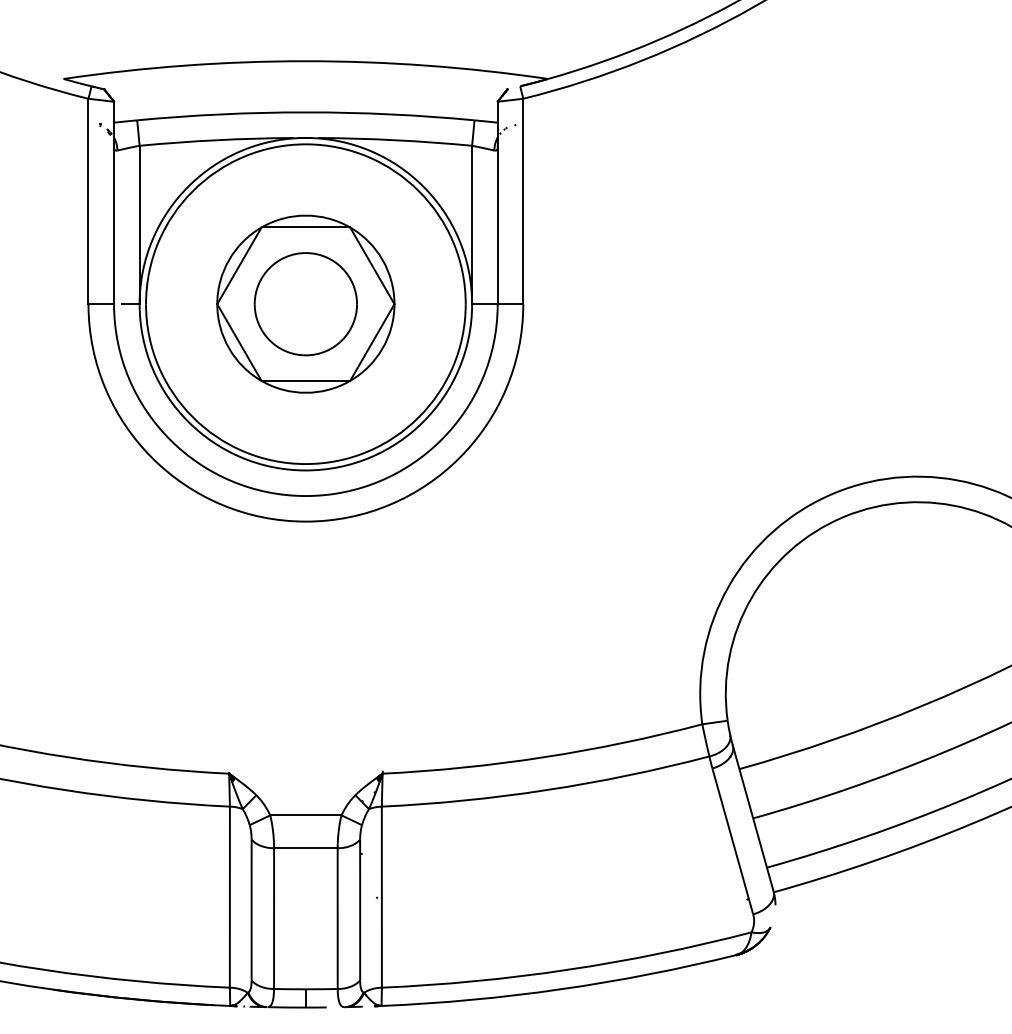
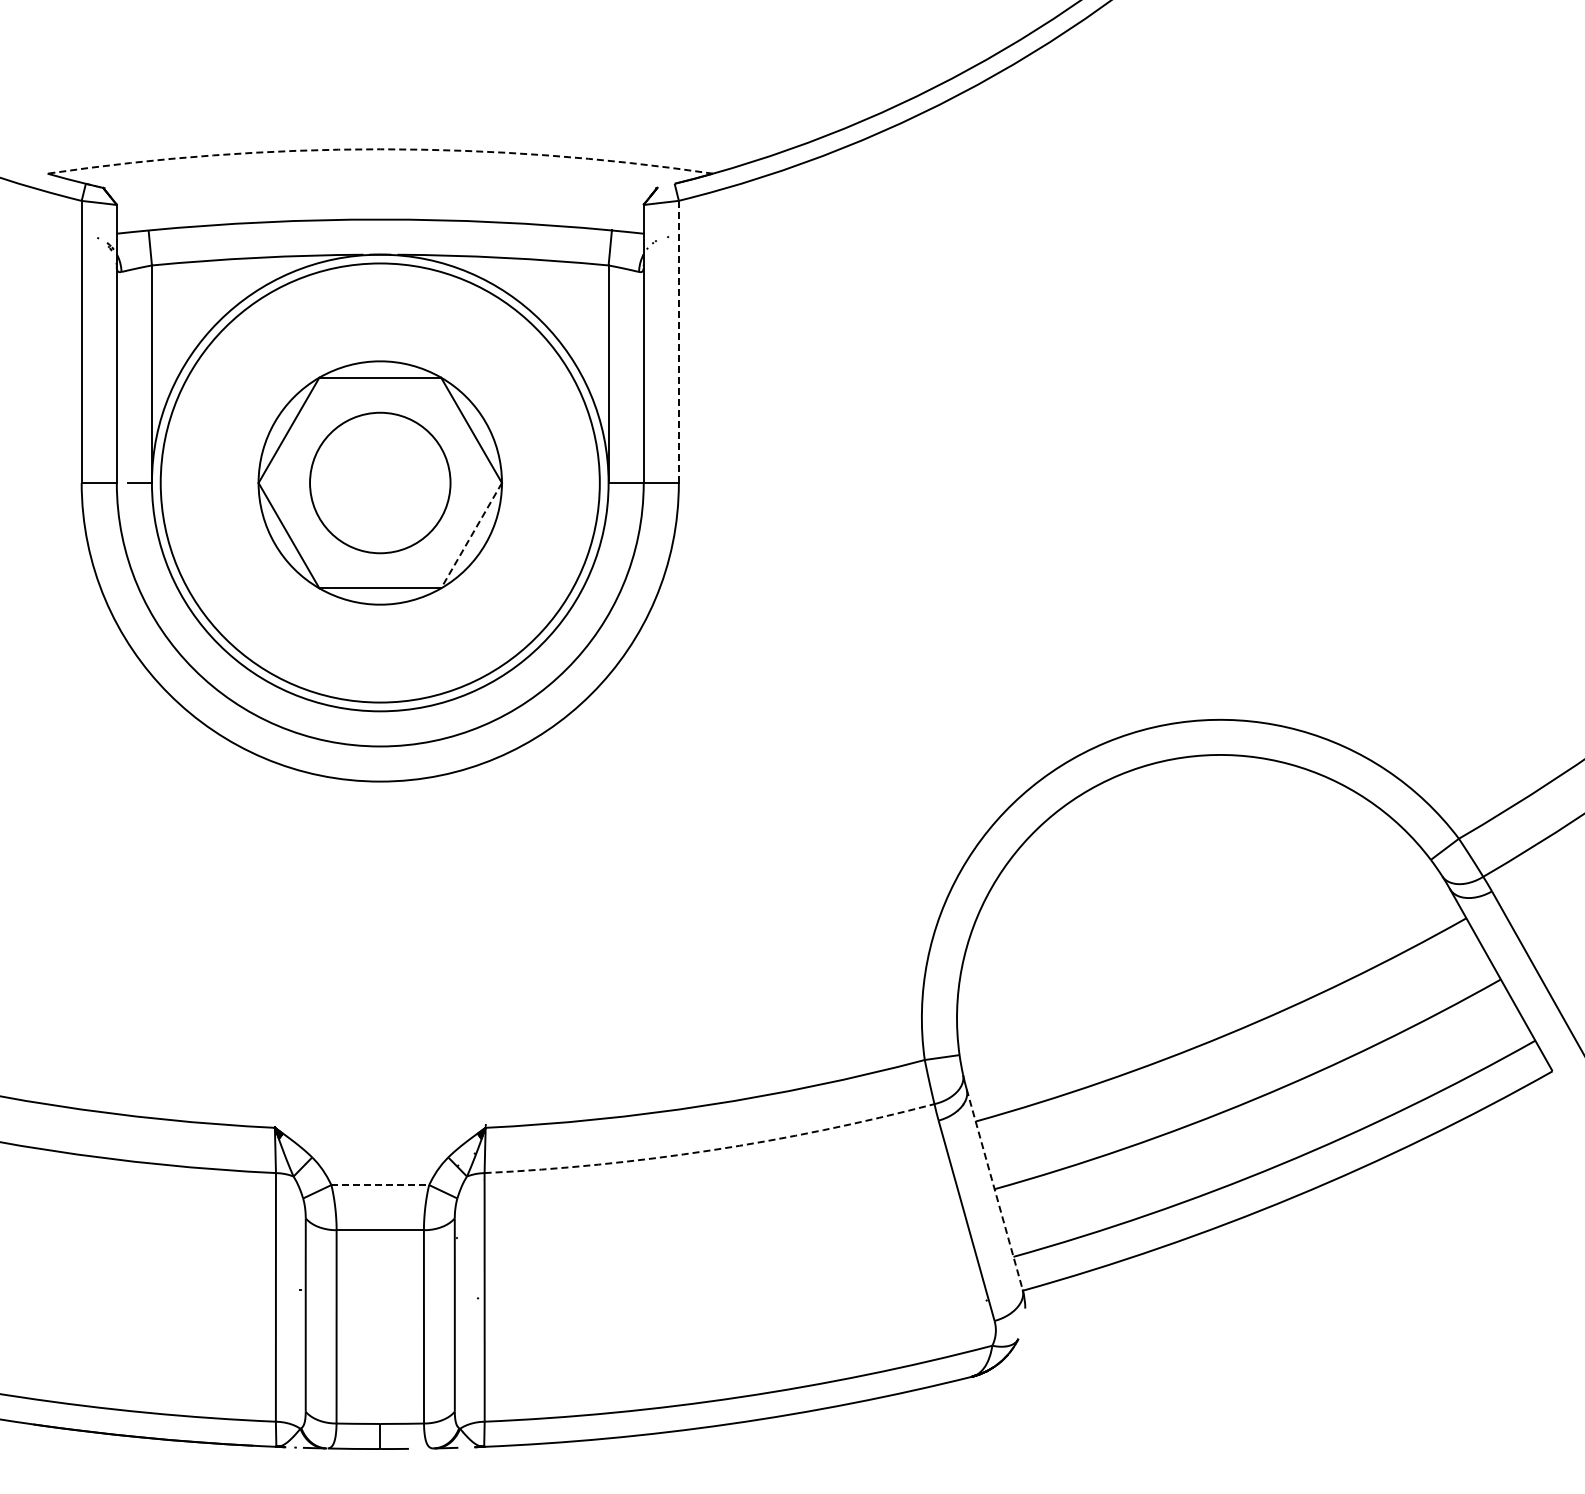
arc: (306, 61) -> (380, 149), solid -> dashed
line: (523, 201) -> (678, 342), solid -> dashed
line: (372, 342) -> (471, 535), solid -> dashed
arc: (547, 790) -> (711, 1150), solid -> dashed
line: (306, 815) -> (380, 1185), solid -> dashed
line: (753, 819) -> (994, 1190), solid -> dashed

